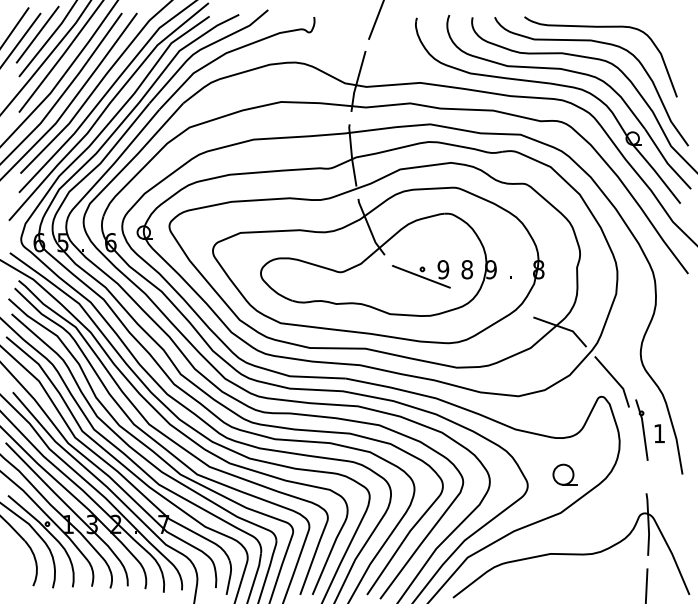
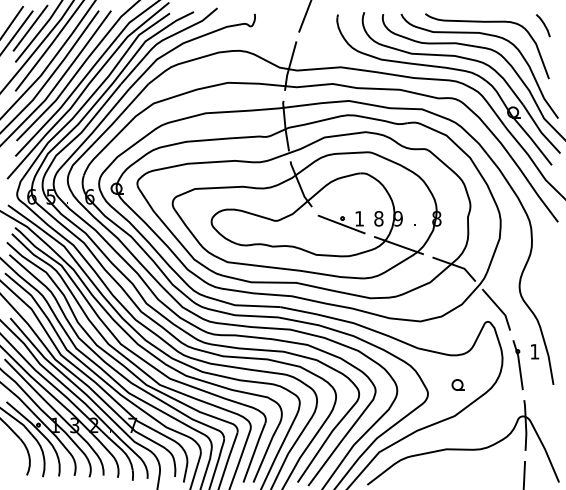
curve: (670, 30) -> (543, 24), added
text: (443, 269) -> (359, 218), 9 -> 1
line: (491, 302) -> (398, 245), added
part: (641, 429) -> (517, 364), moved
part: (565, 474) -> (458, 384), size x0.62

